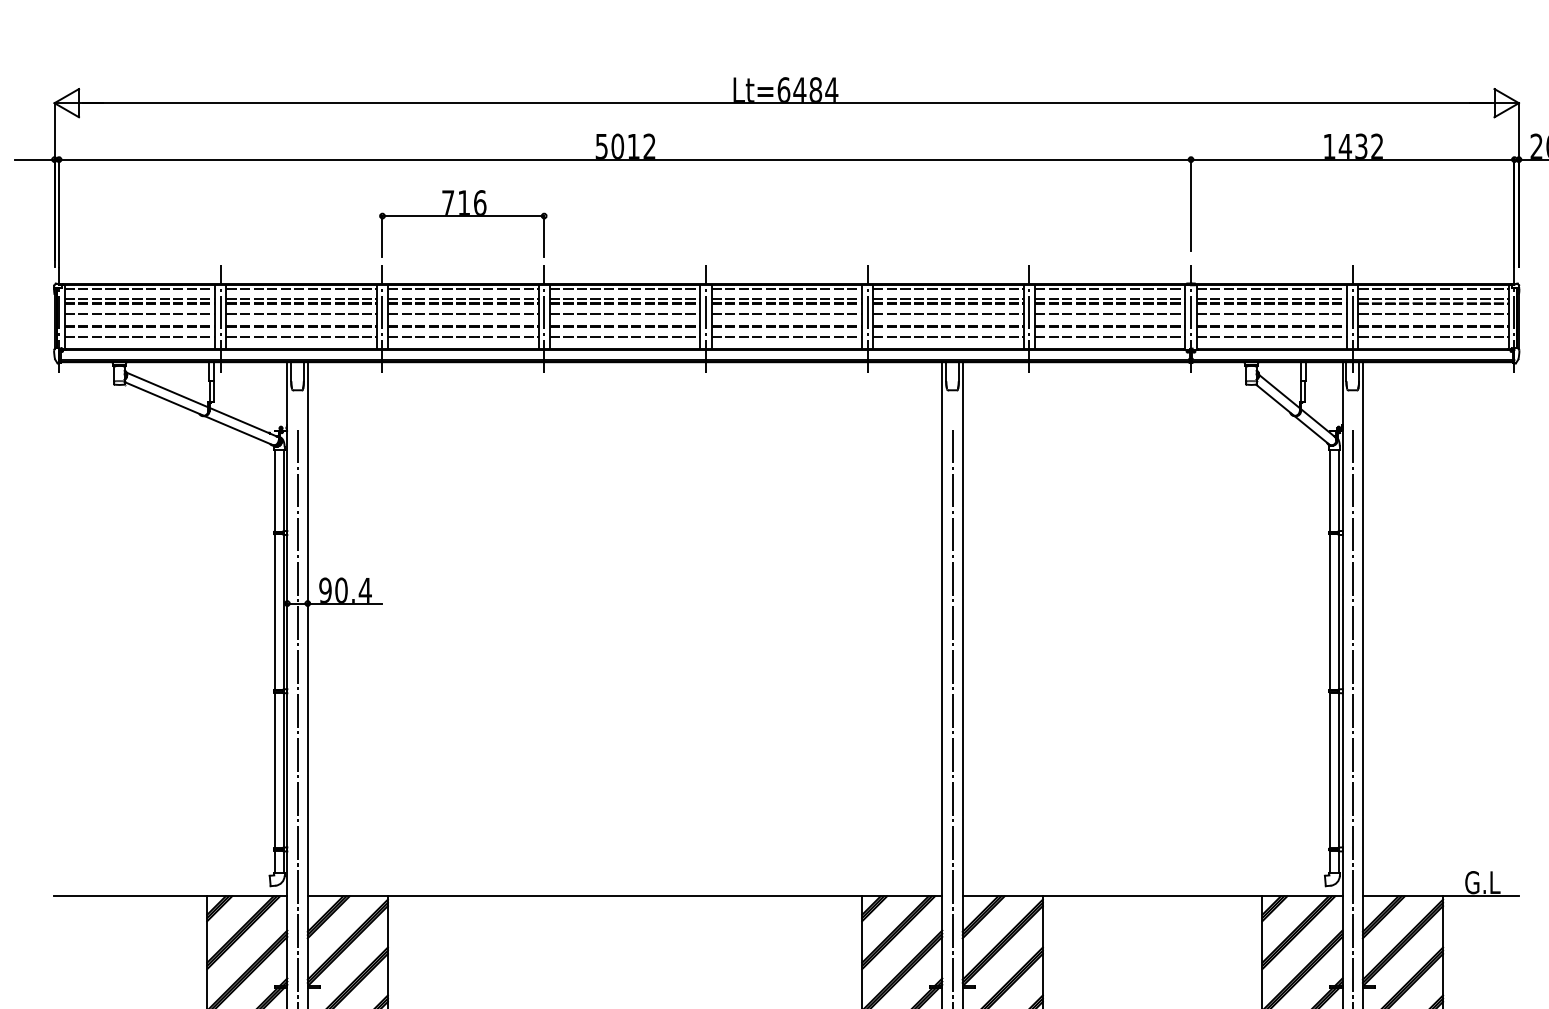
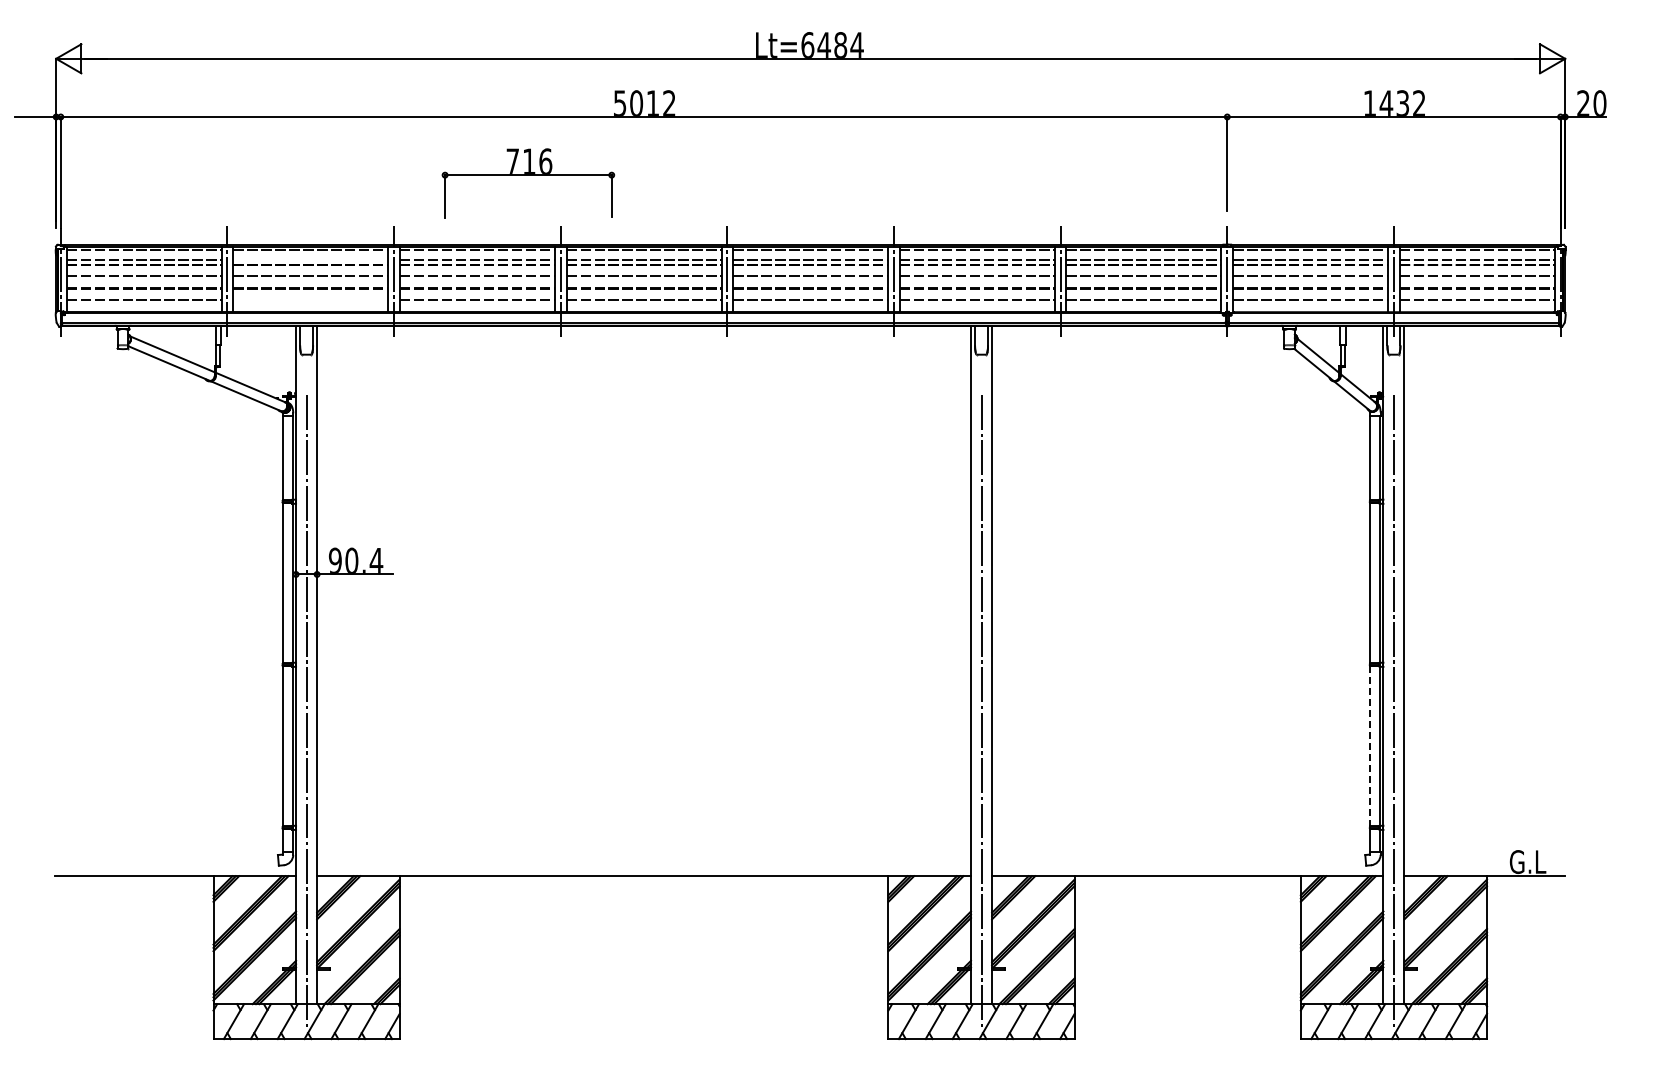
part: (463, 216) -> (528, 175), moved
line: (301, 298) -> (310, 260), removed
line: (301, 336) -> (310, 299), removed
line: (1329, 770) -> (1370, 746), solid -> dashed

